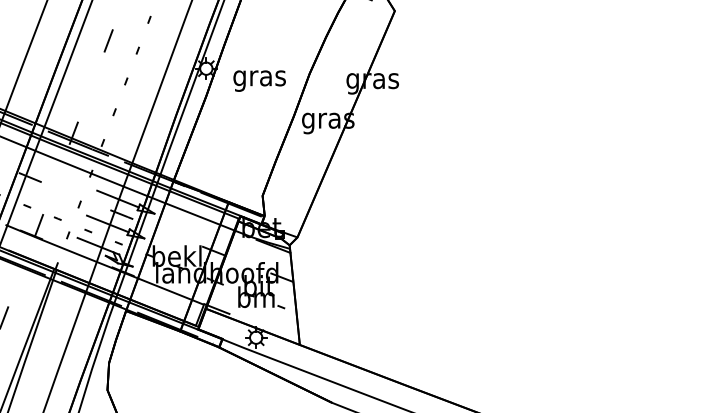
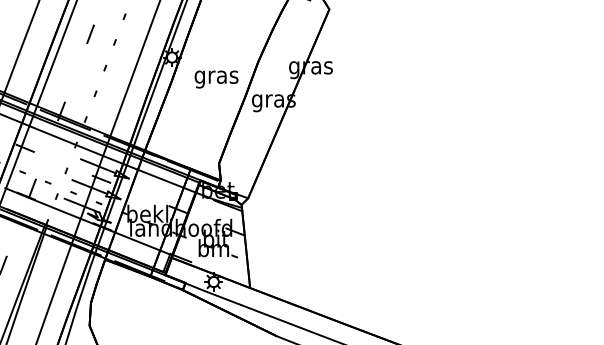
text: (259, 80) -> (216, 79), moved

